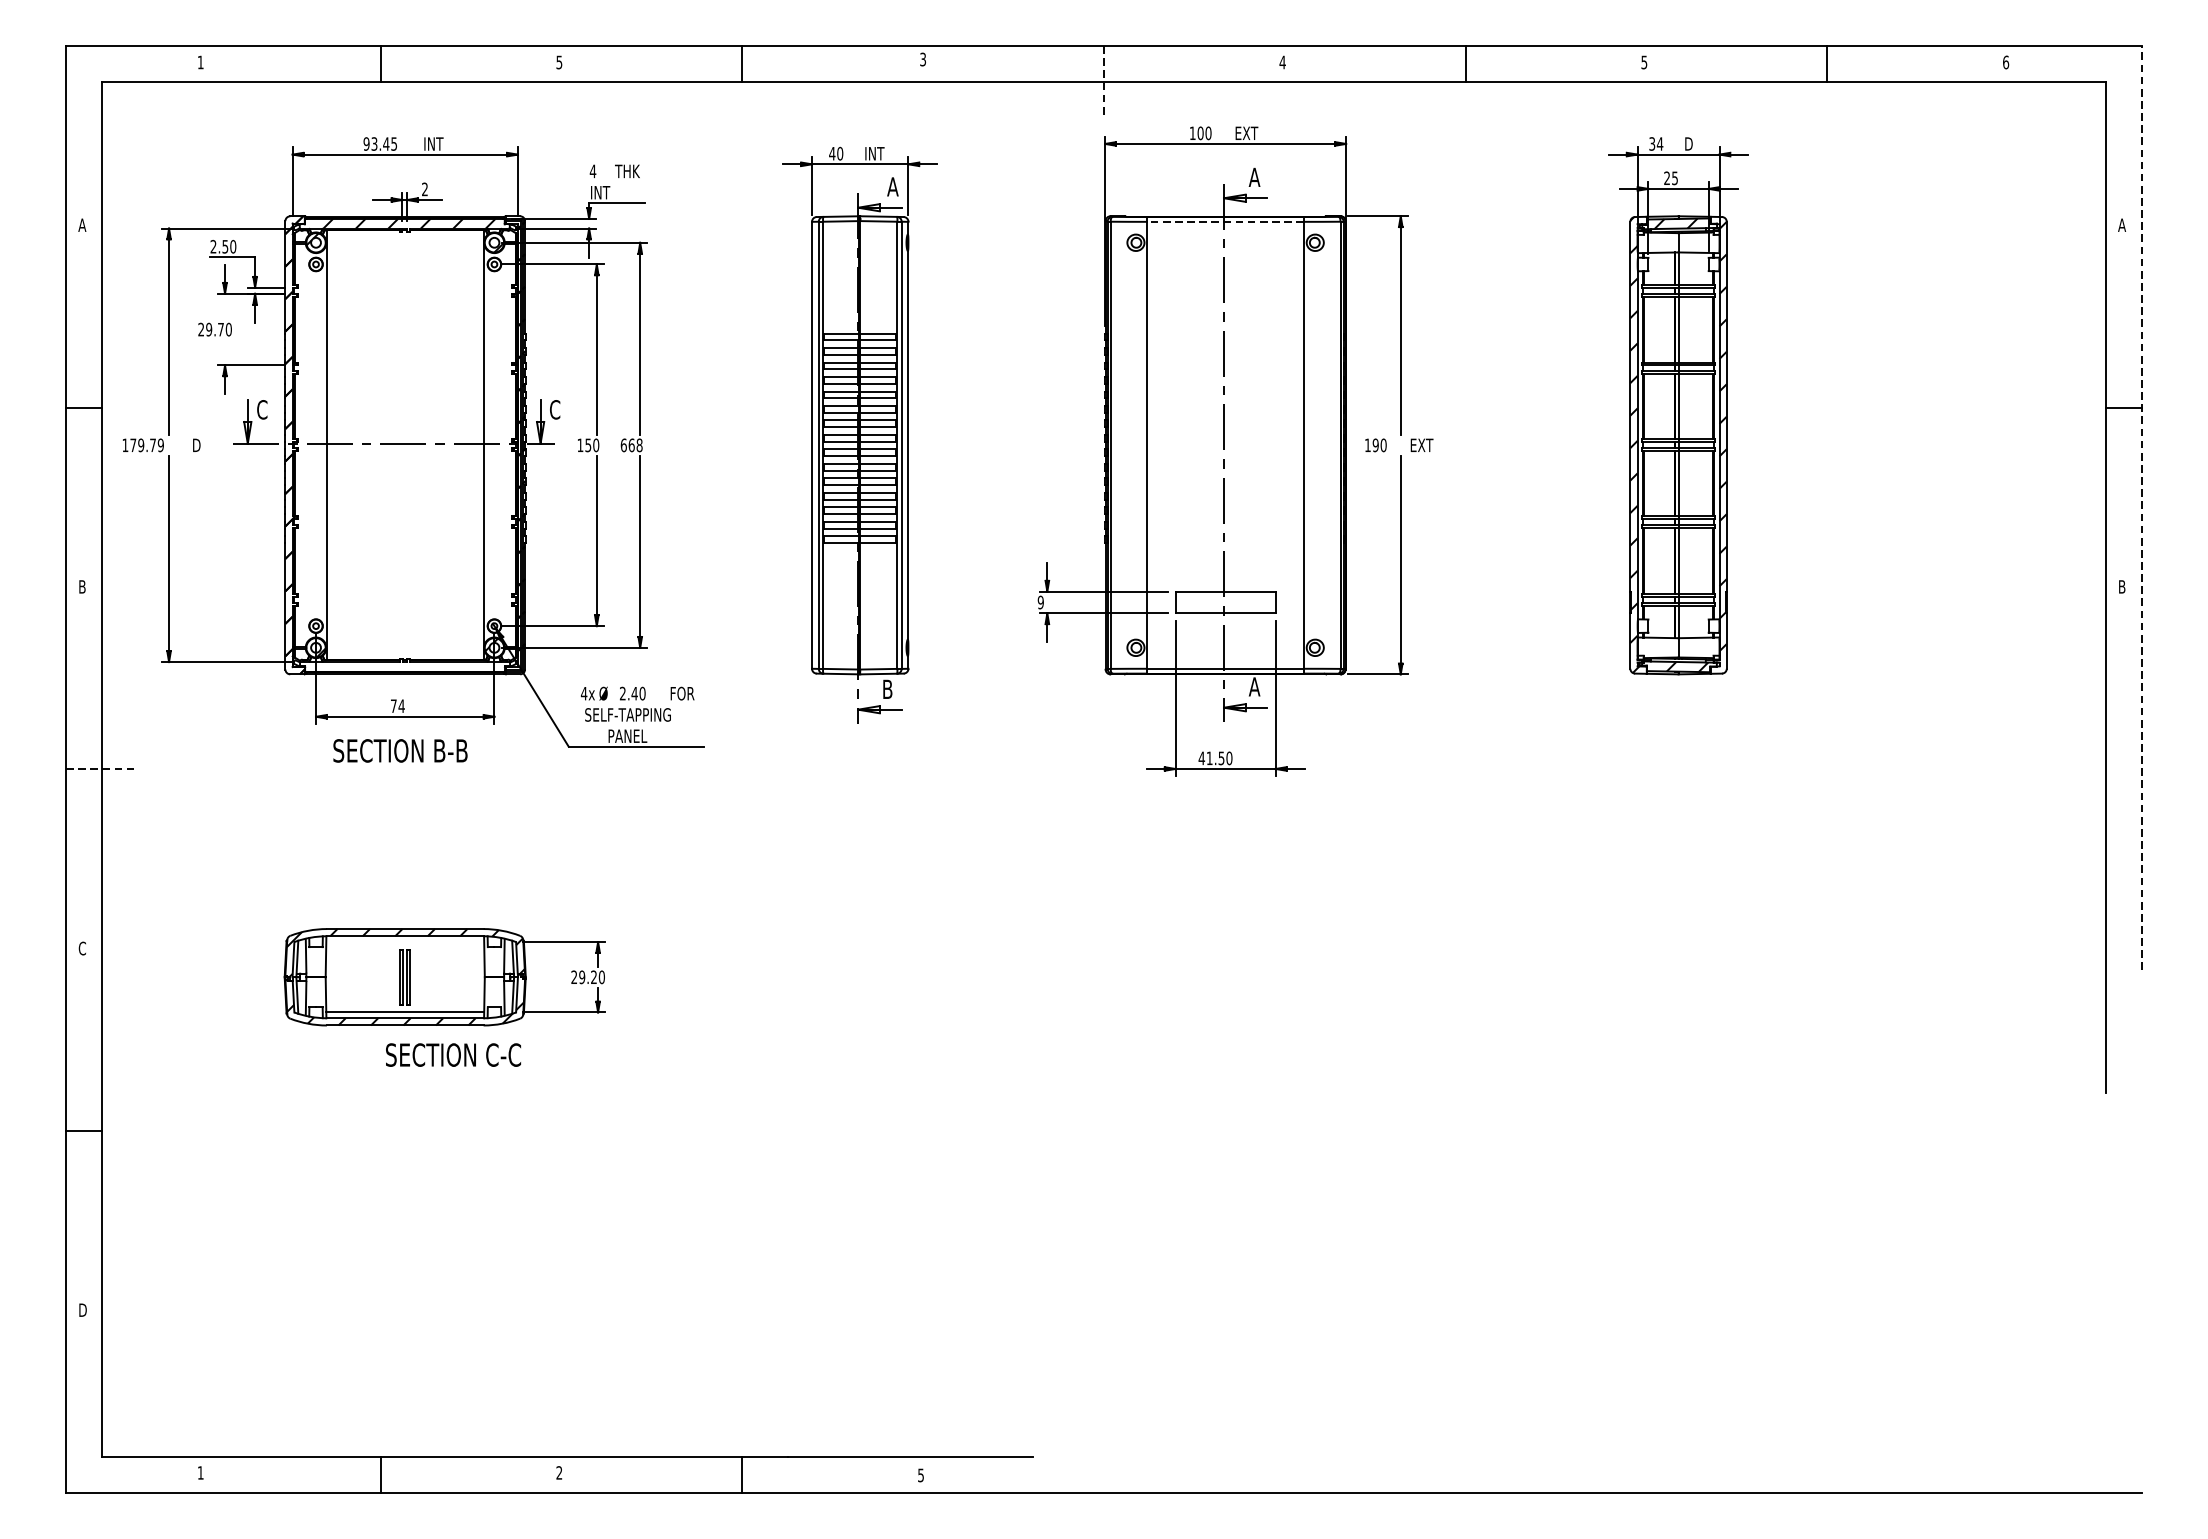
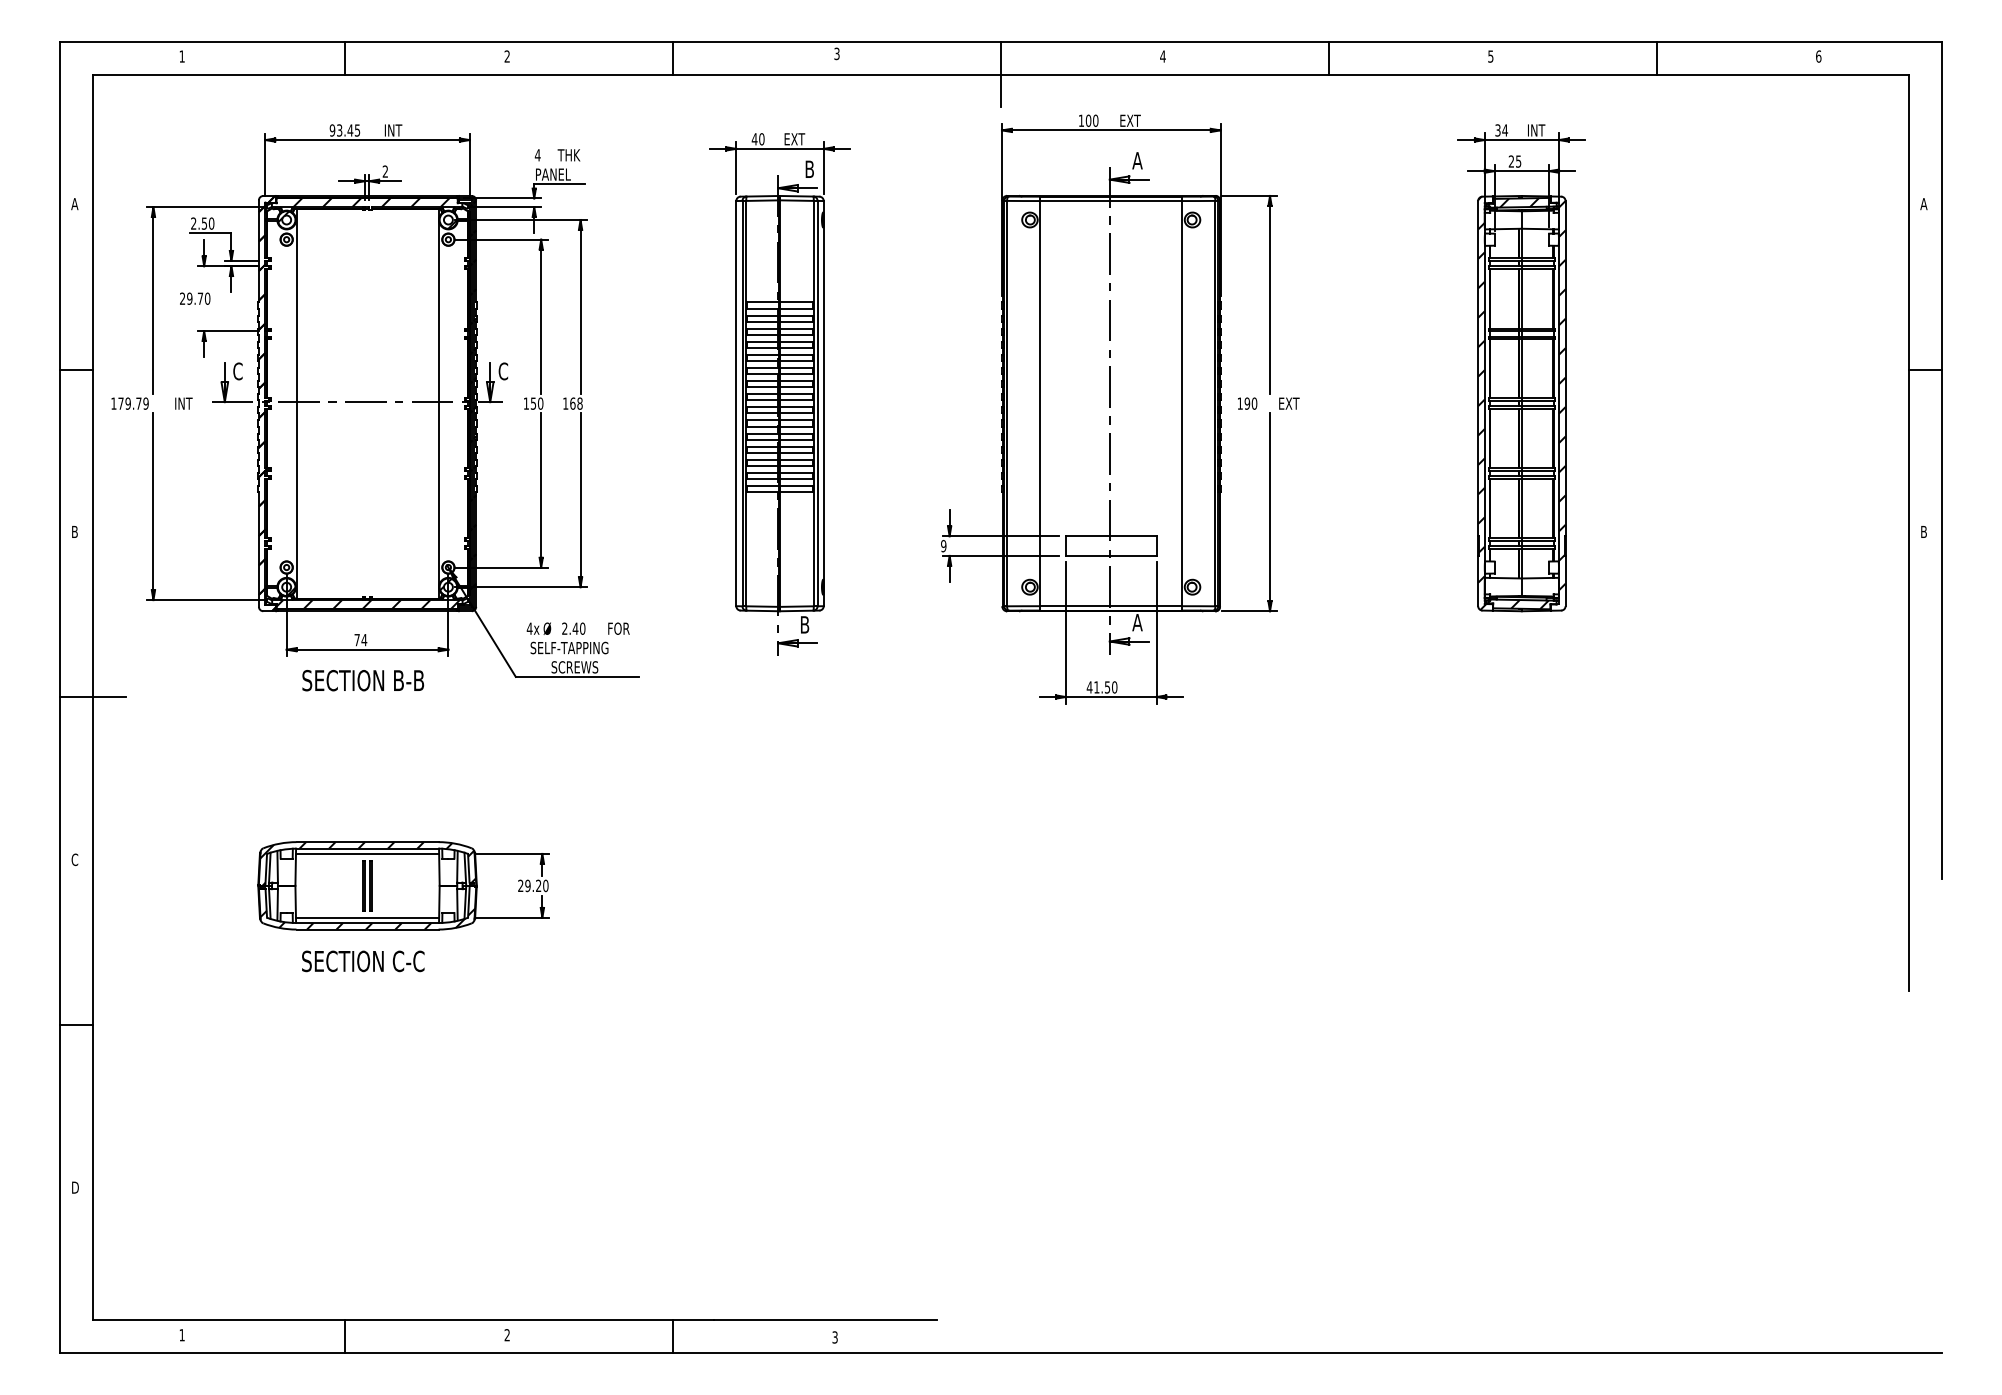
text: (558, 62) -> (506, 56), 5 -> 2
line: (1104, 82) -> (1001, 74), dashed -> solid
text: (1695, 144) -> (1537, 130), D -> INT
text: (877, 153) -> (795, 139), INT -> EXT
text: (892, 185) -> (809, 168), A -> B
text: (610, 192) -> (553, 174), INT -> PANEL
line: (1224, 222) -> (1110, 201), dashed -> solid
text: (203, 445) -> (184, 403), D -> INT
text: (623, 445) -> (565, 403), 668 -> 168
line: (2141, 508) -> (1941, 460), dashed -> solid
hatch: (405, 665) -> (367, 603), added
text: (633, 736) -> (574, 667), PANEL -> SCREWS
line: (101, 769) -> (92, 697), dashed -> solid
line: (405, 942) -> (367, 854), added
text: (453, 1055) -> (363, 961), moved
text: (920, 1474) -> (834, 1336), 5 -> 3

